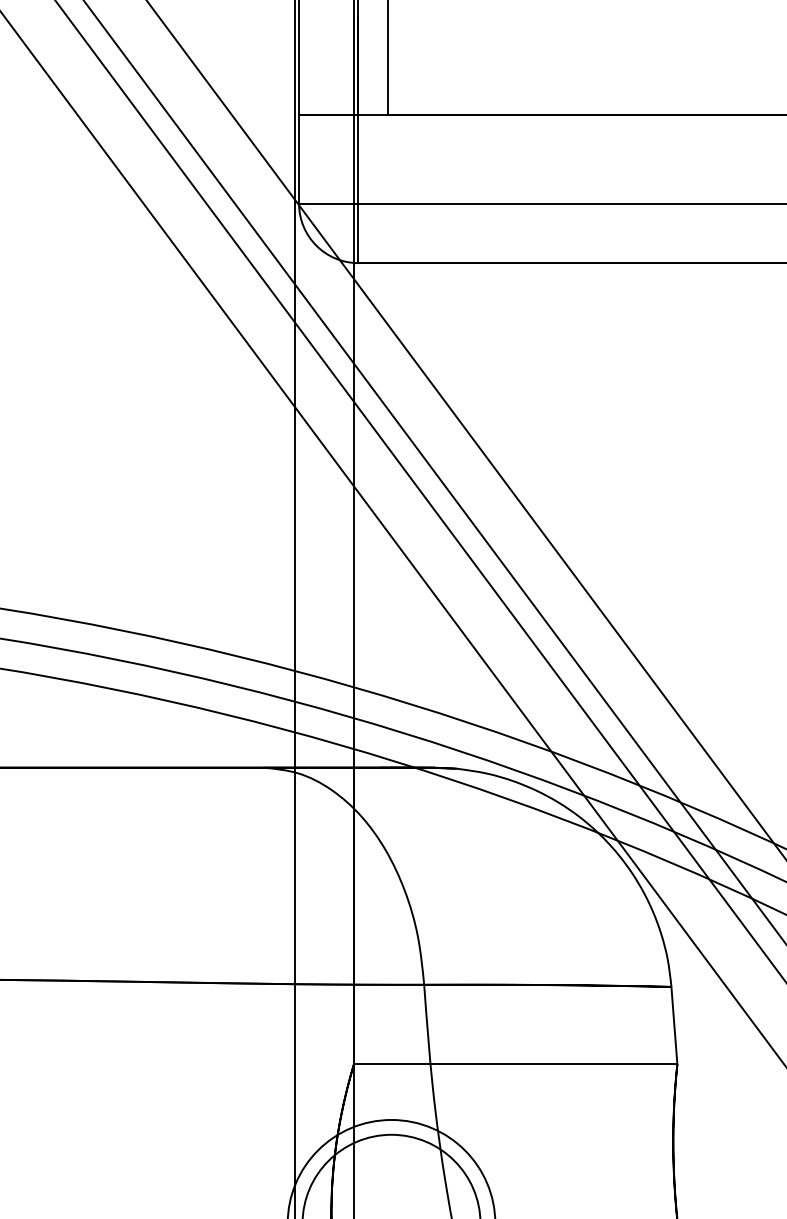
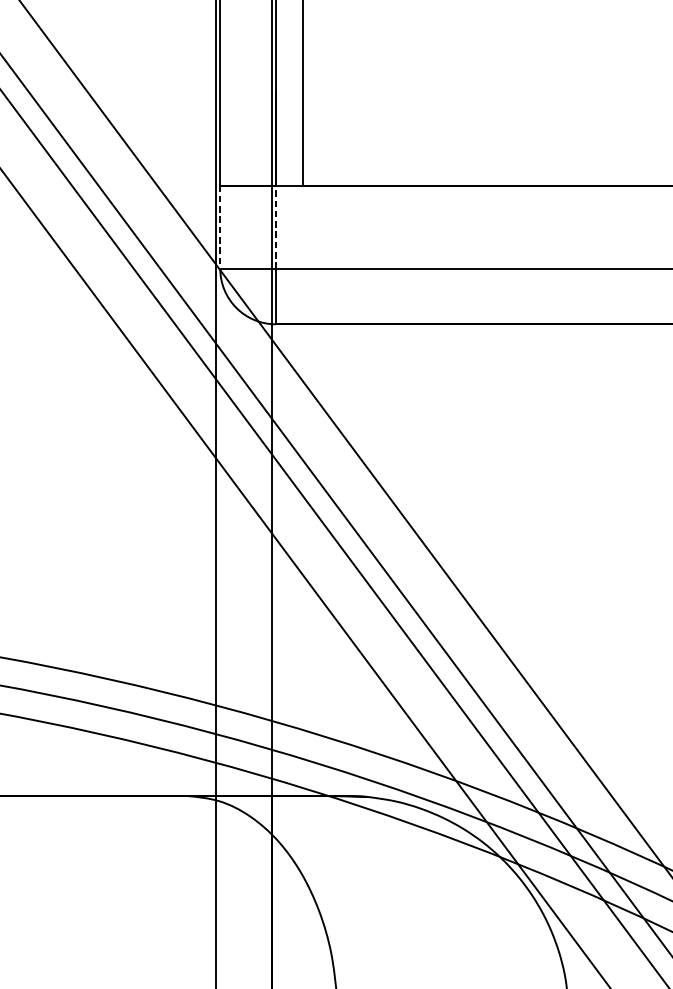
line: (358, 158) -> (275, 226), solid -> dashed
line: (299, 159) -> (220, 227), solid -> dashed

